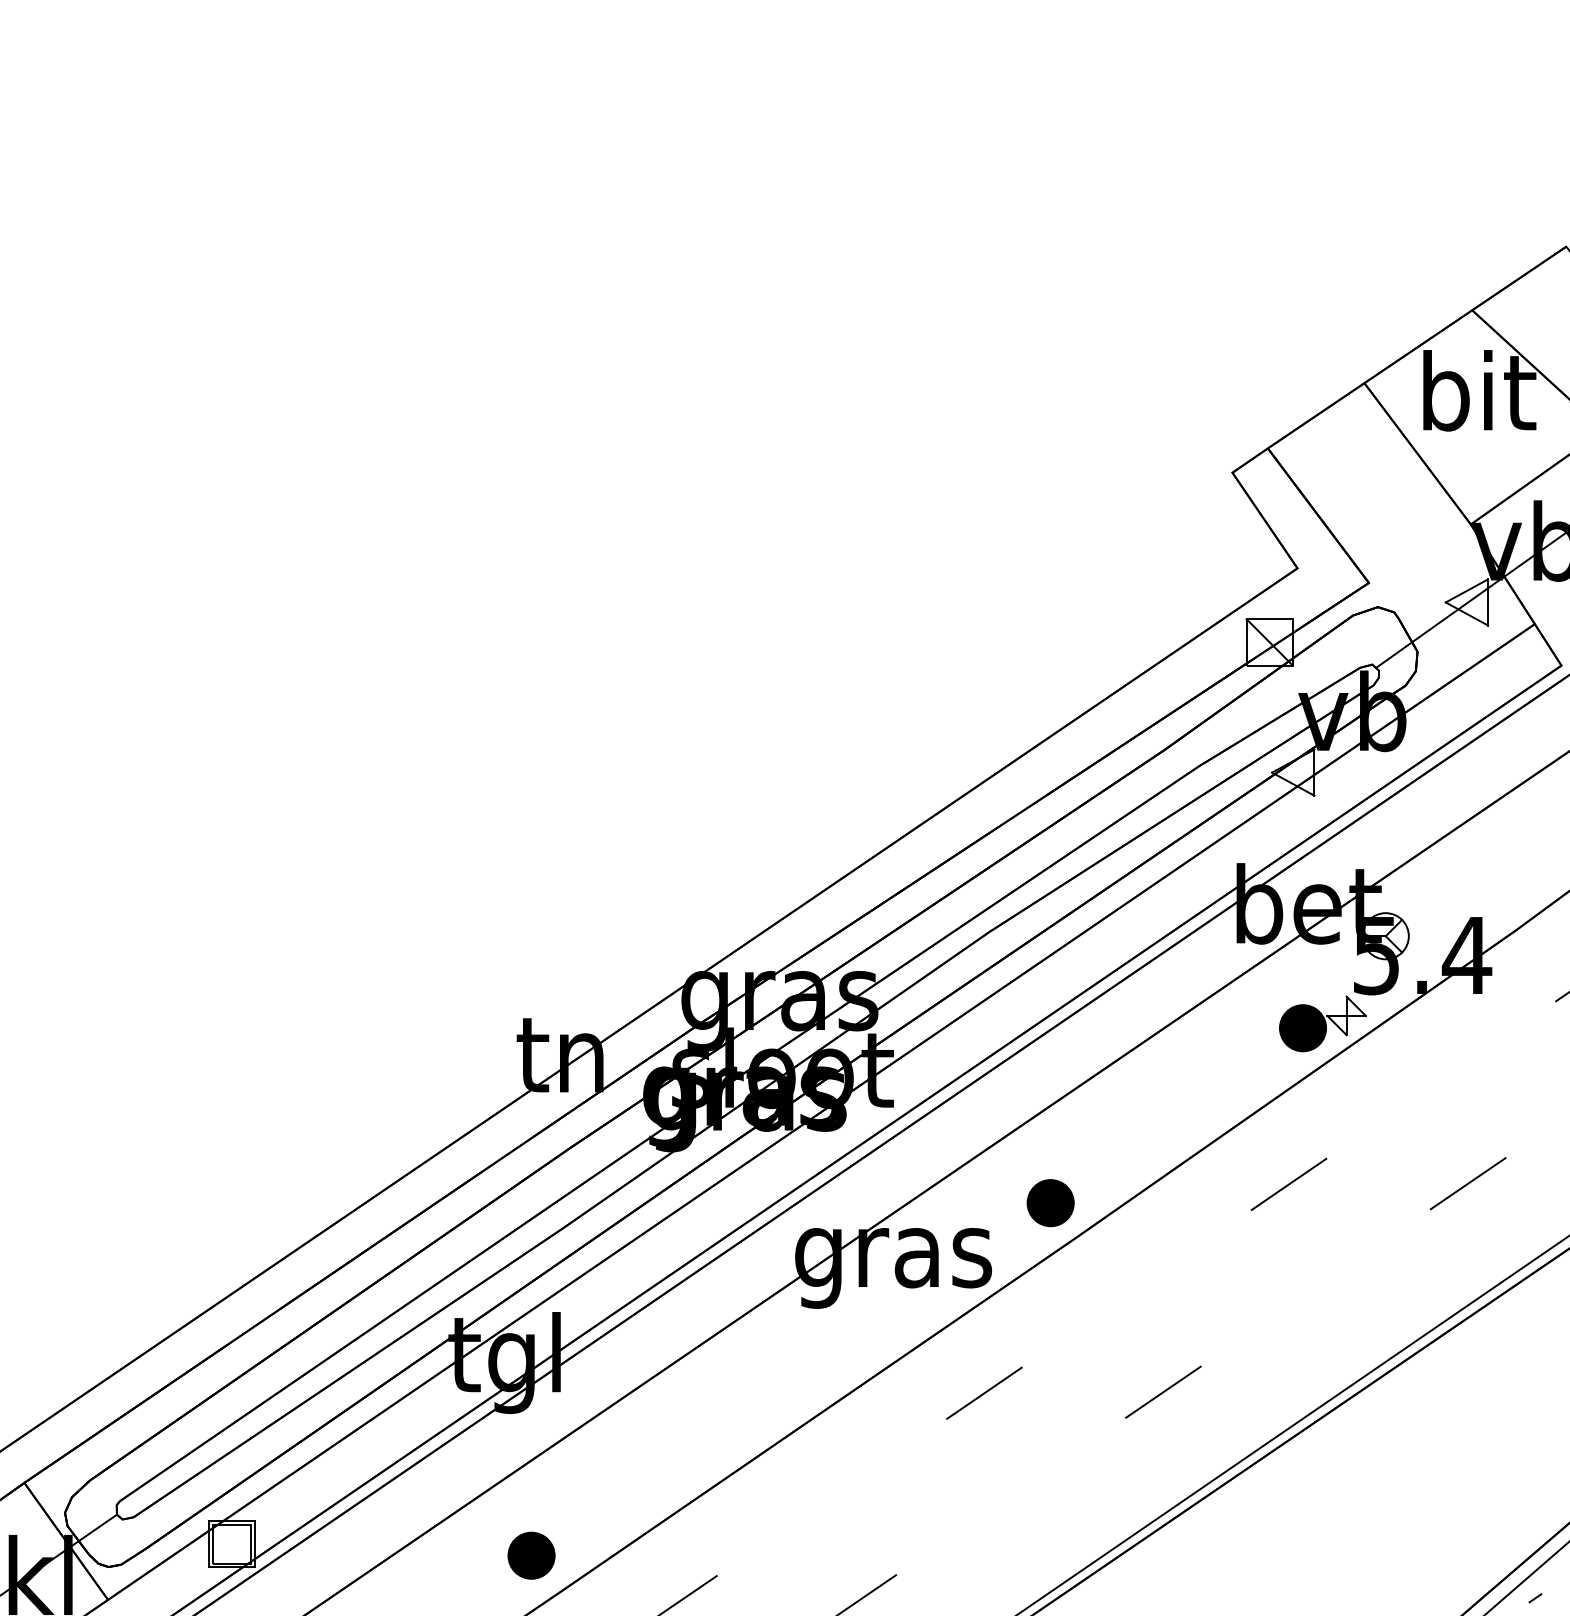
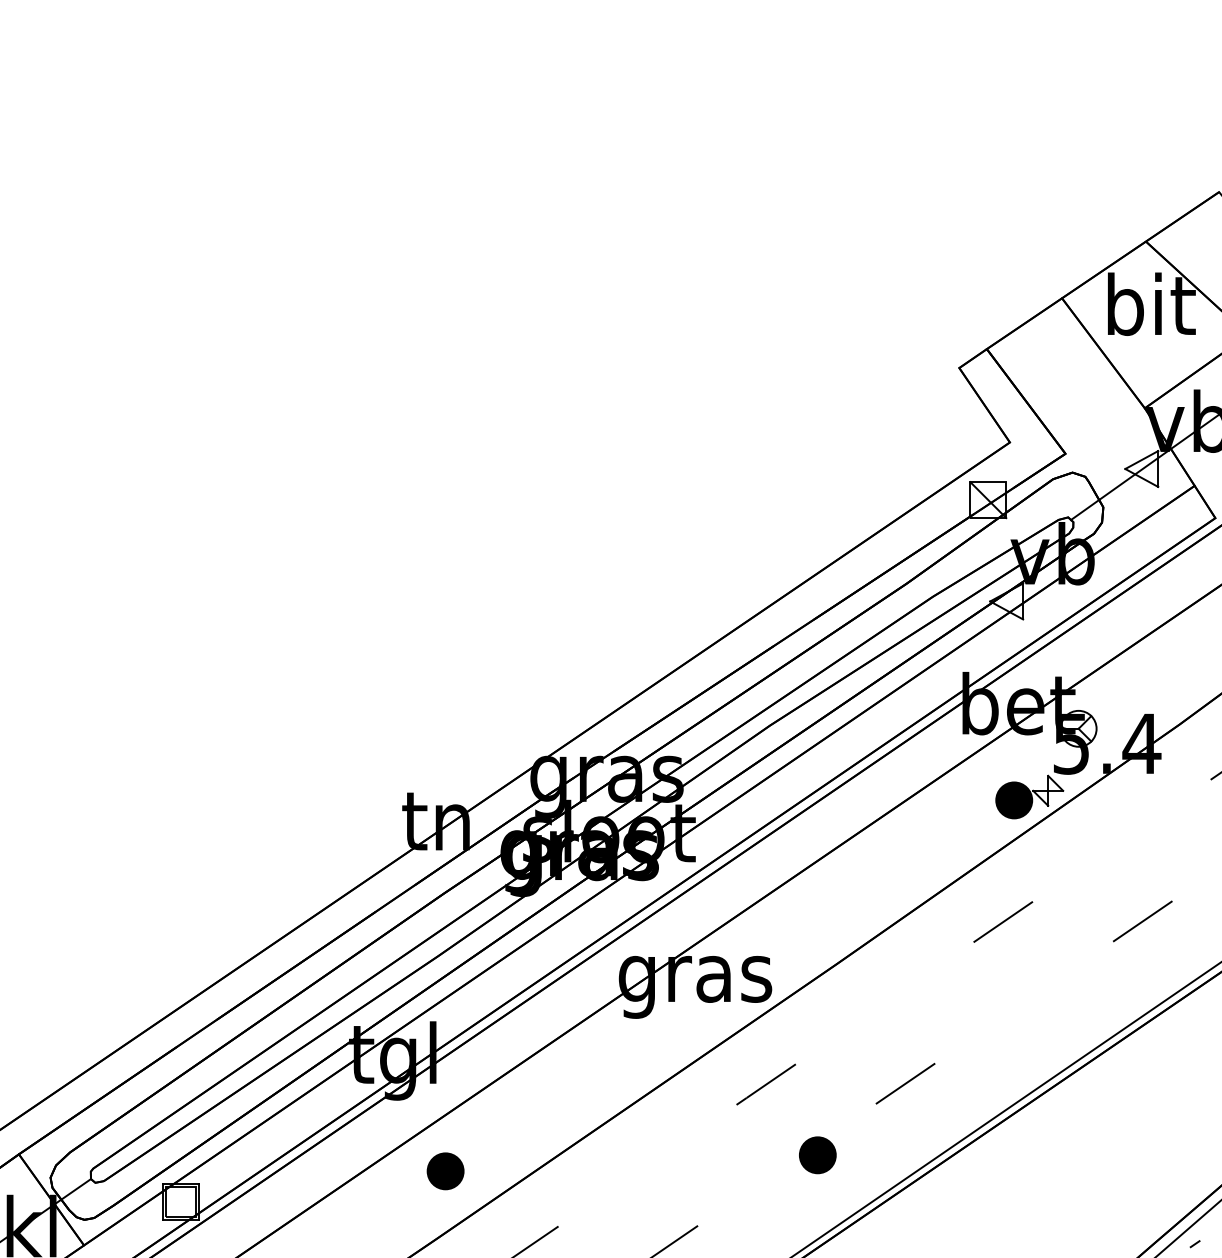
part: (1050, 1203) -> (817, 1155), moved
part: (531, 1555) -> (445, 1171), moved

